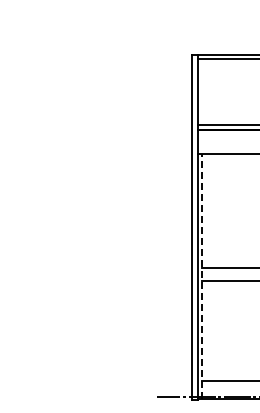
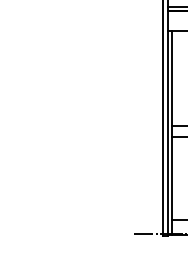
line: (202, 276) -> (171, 133), dashed -> solid

